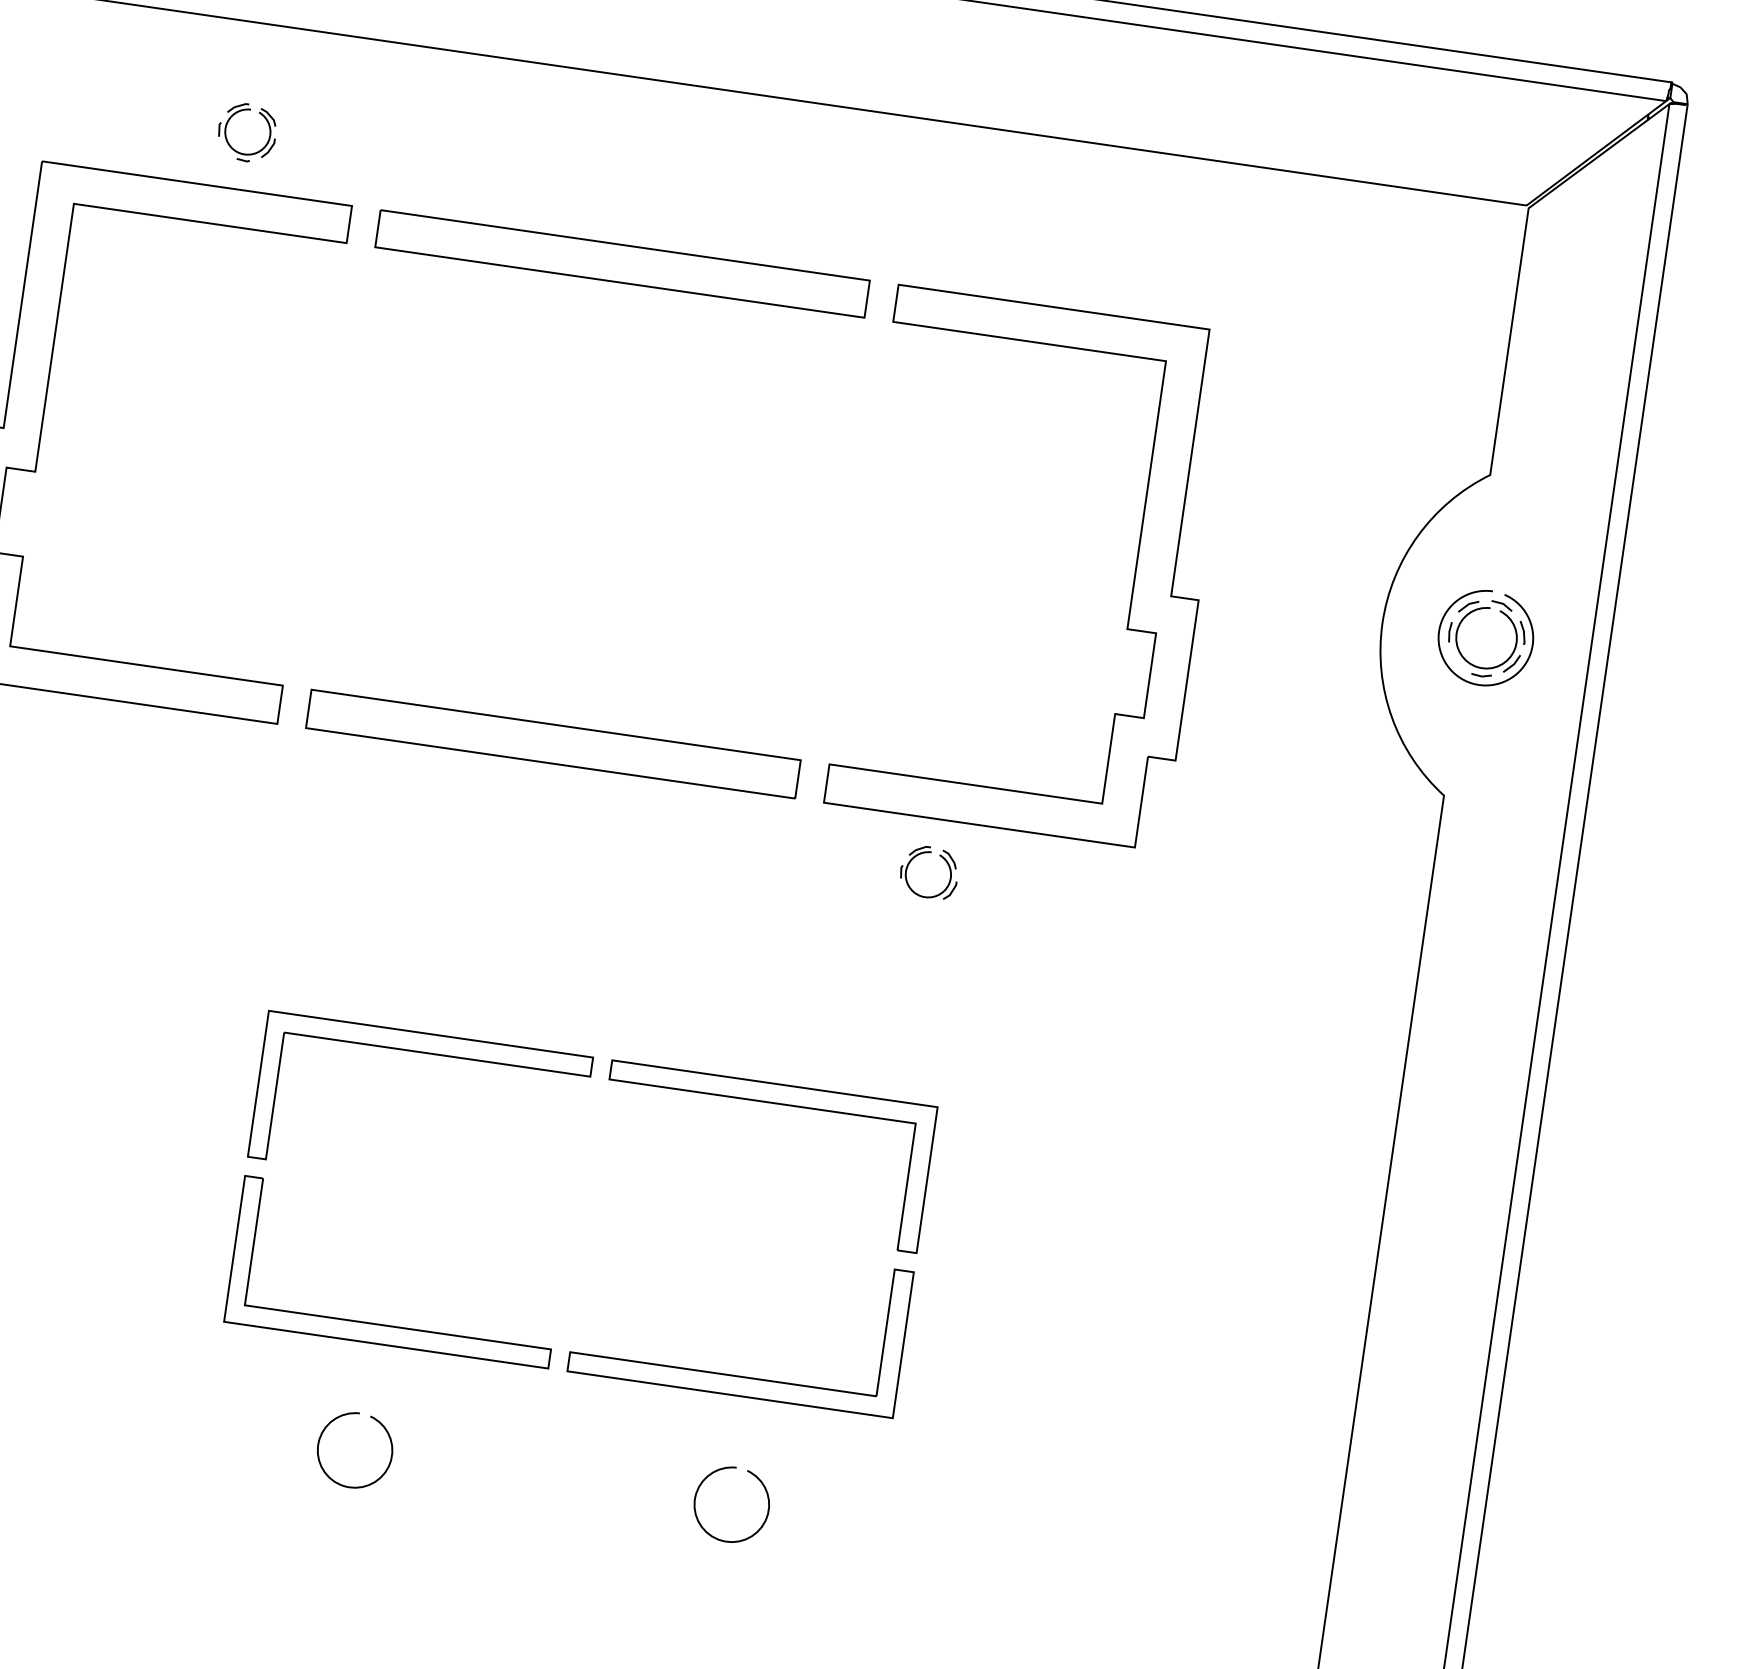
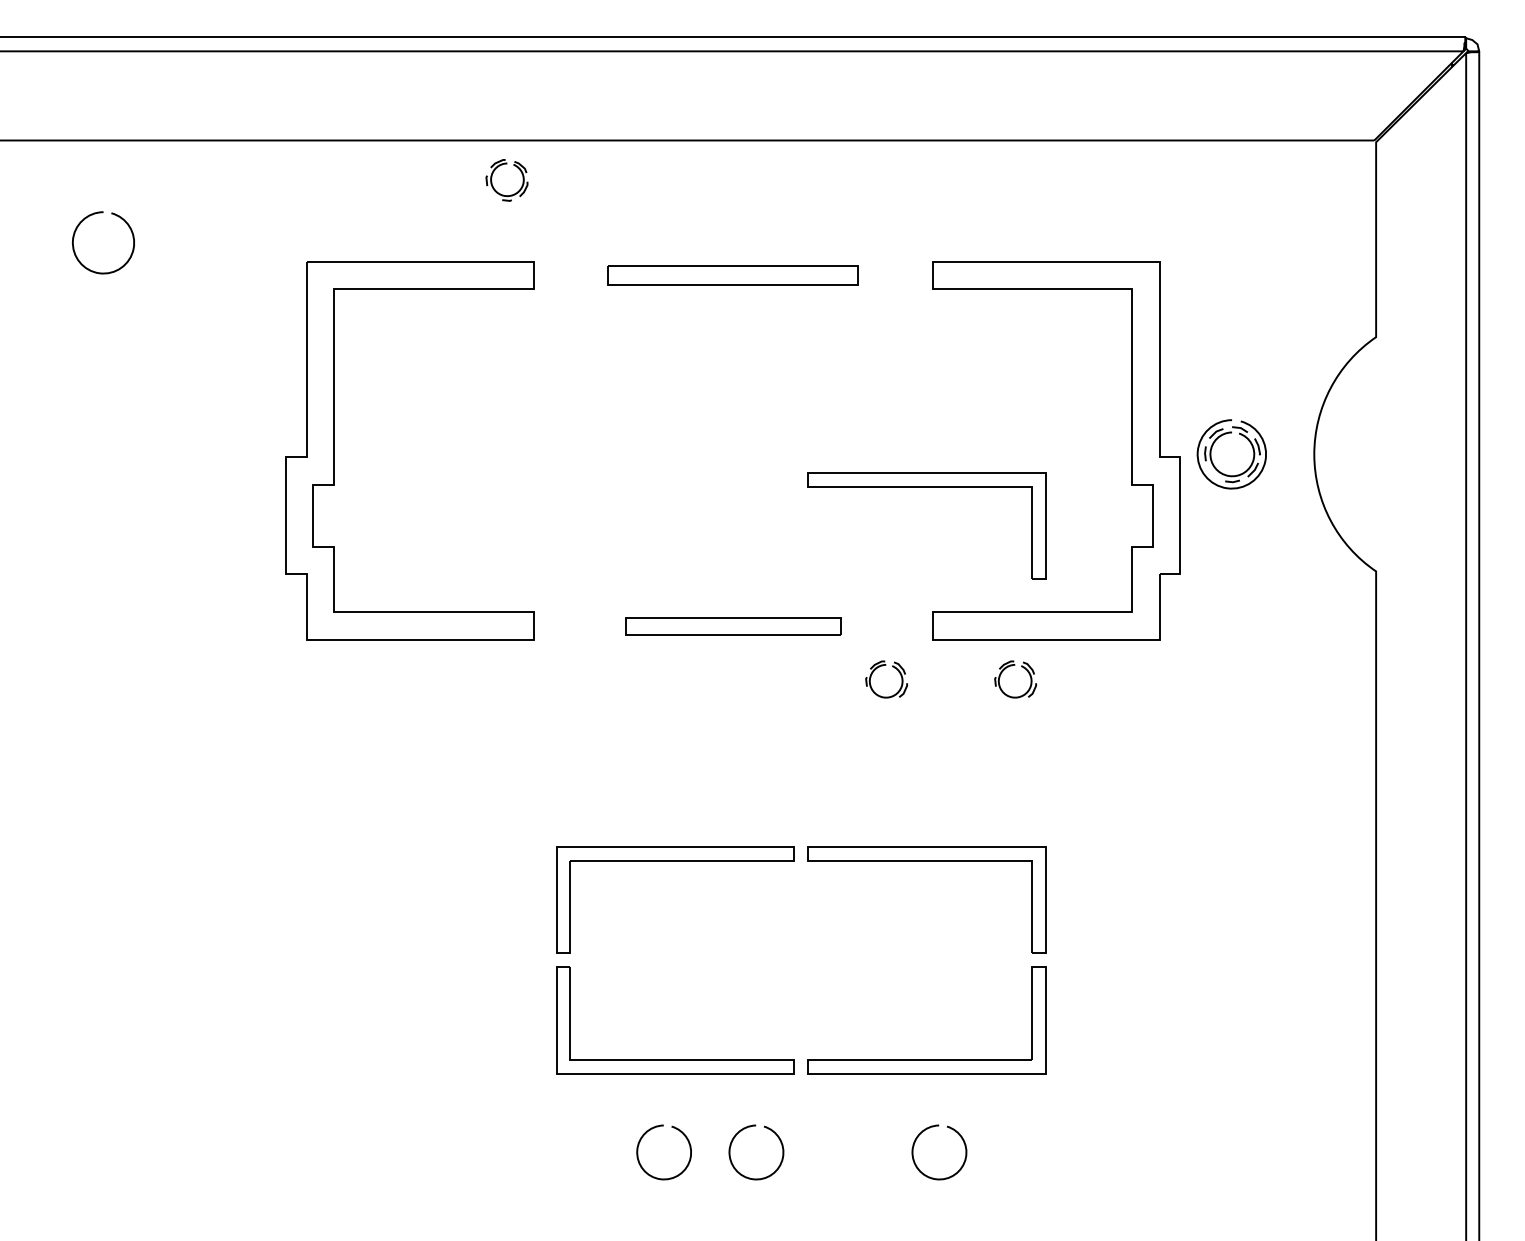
part: (228, 140) -> (494, 187), moved
part: (622, 263) -> (733, 275), size x0.7
part: (845, 592) -> (926, 487), added
part: (1462, 653) -> (1216, 467), moved
part: (553, 742) -> (733, 625), size x0.6
part: (751, 828) -> (883, 666), added
curve: (507, 1444) -> (772, 1132), added

